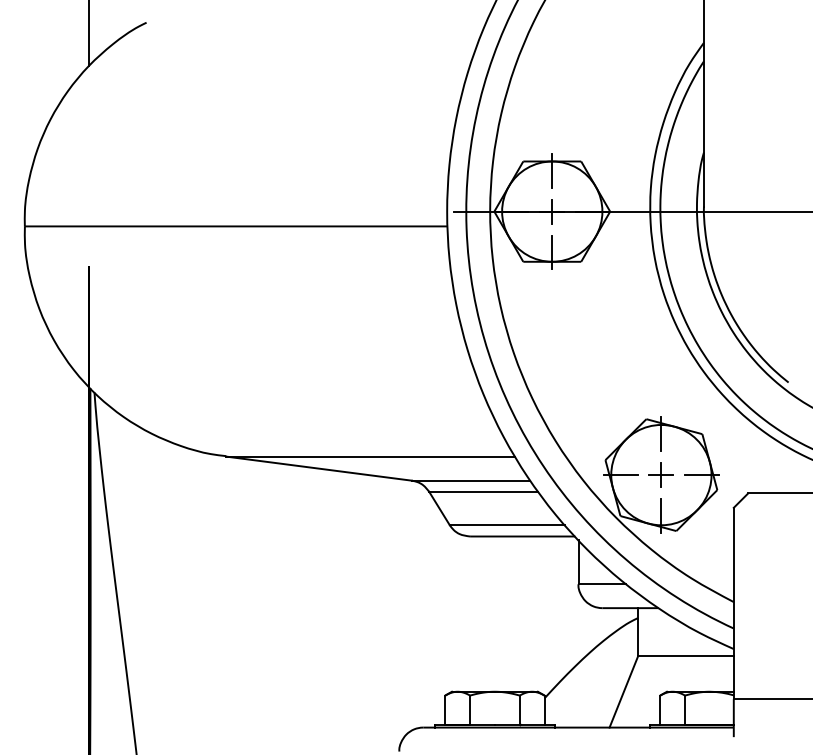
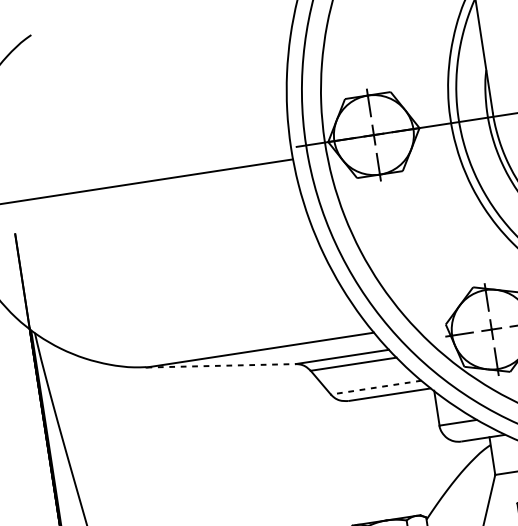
line: (319, 468) -> (221, 365), solid -> dashed
line: (507, 525) -> (376, 387), solid -> dashed

